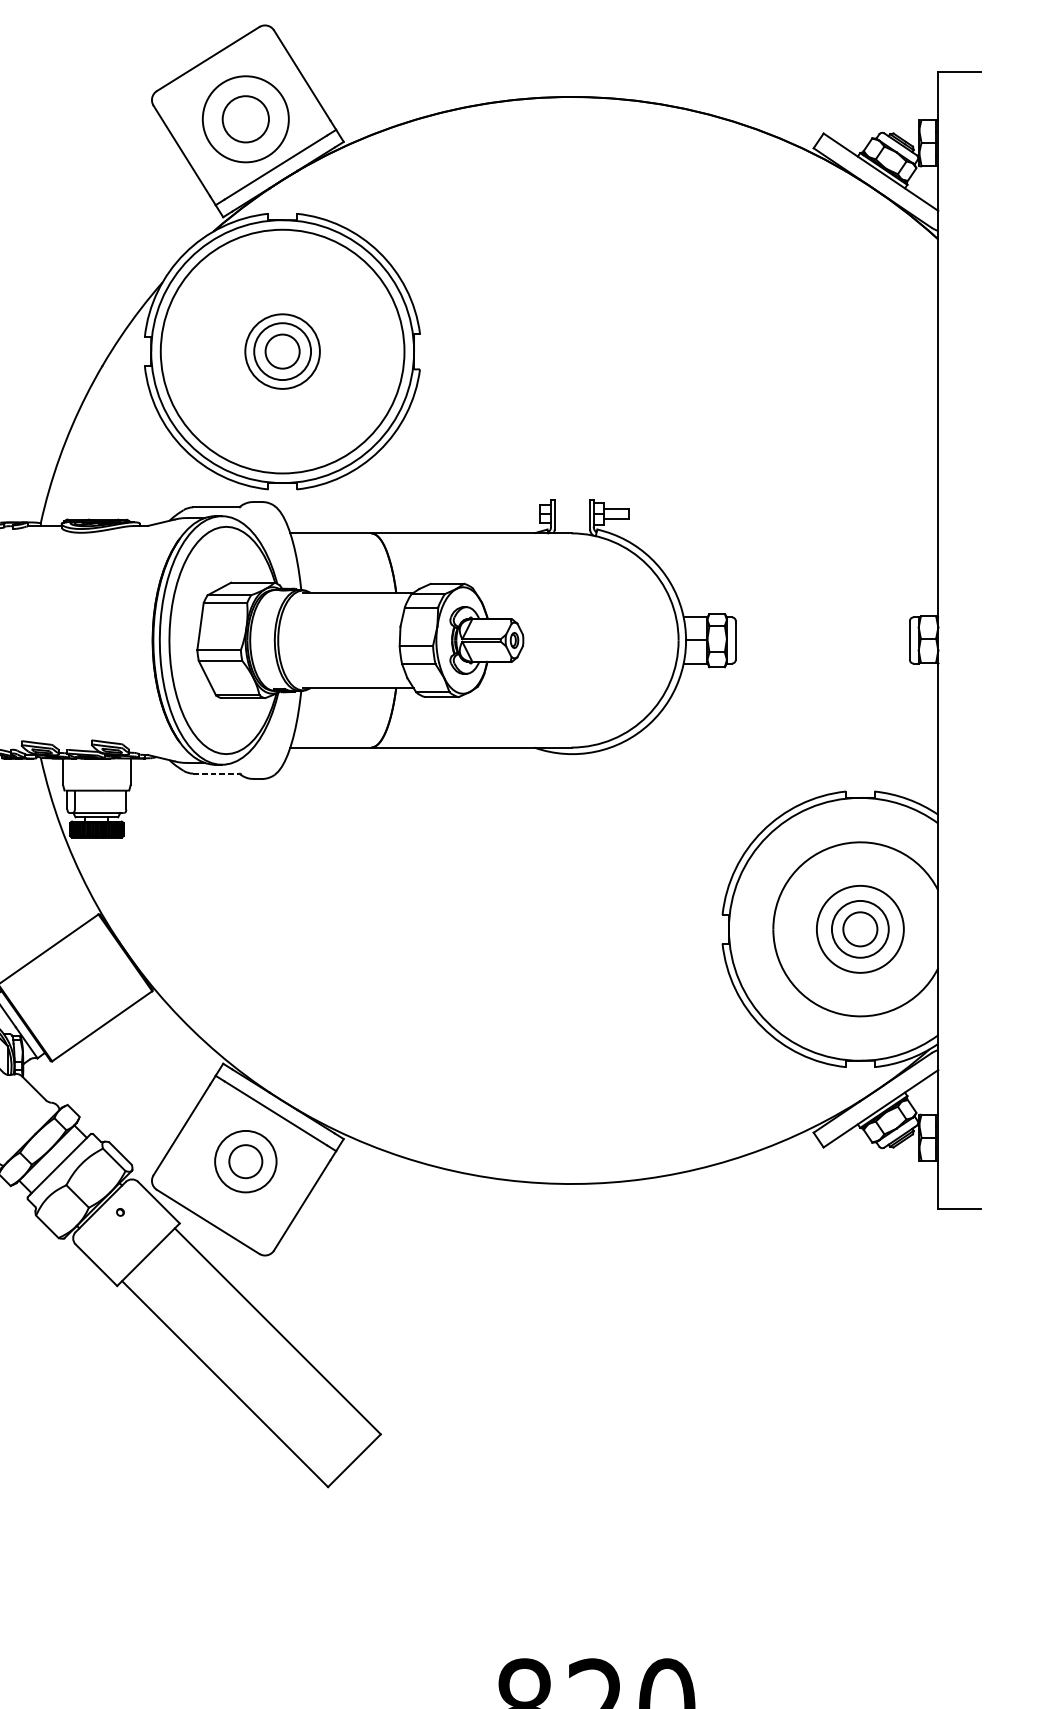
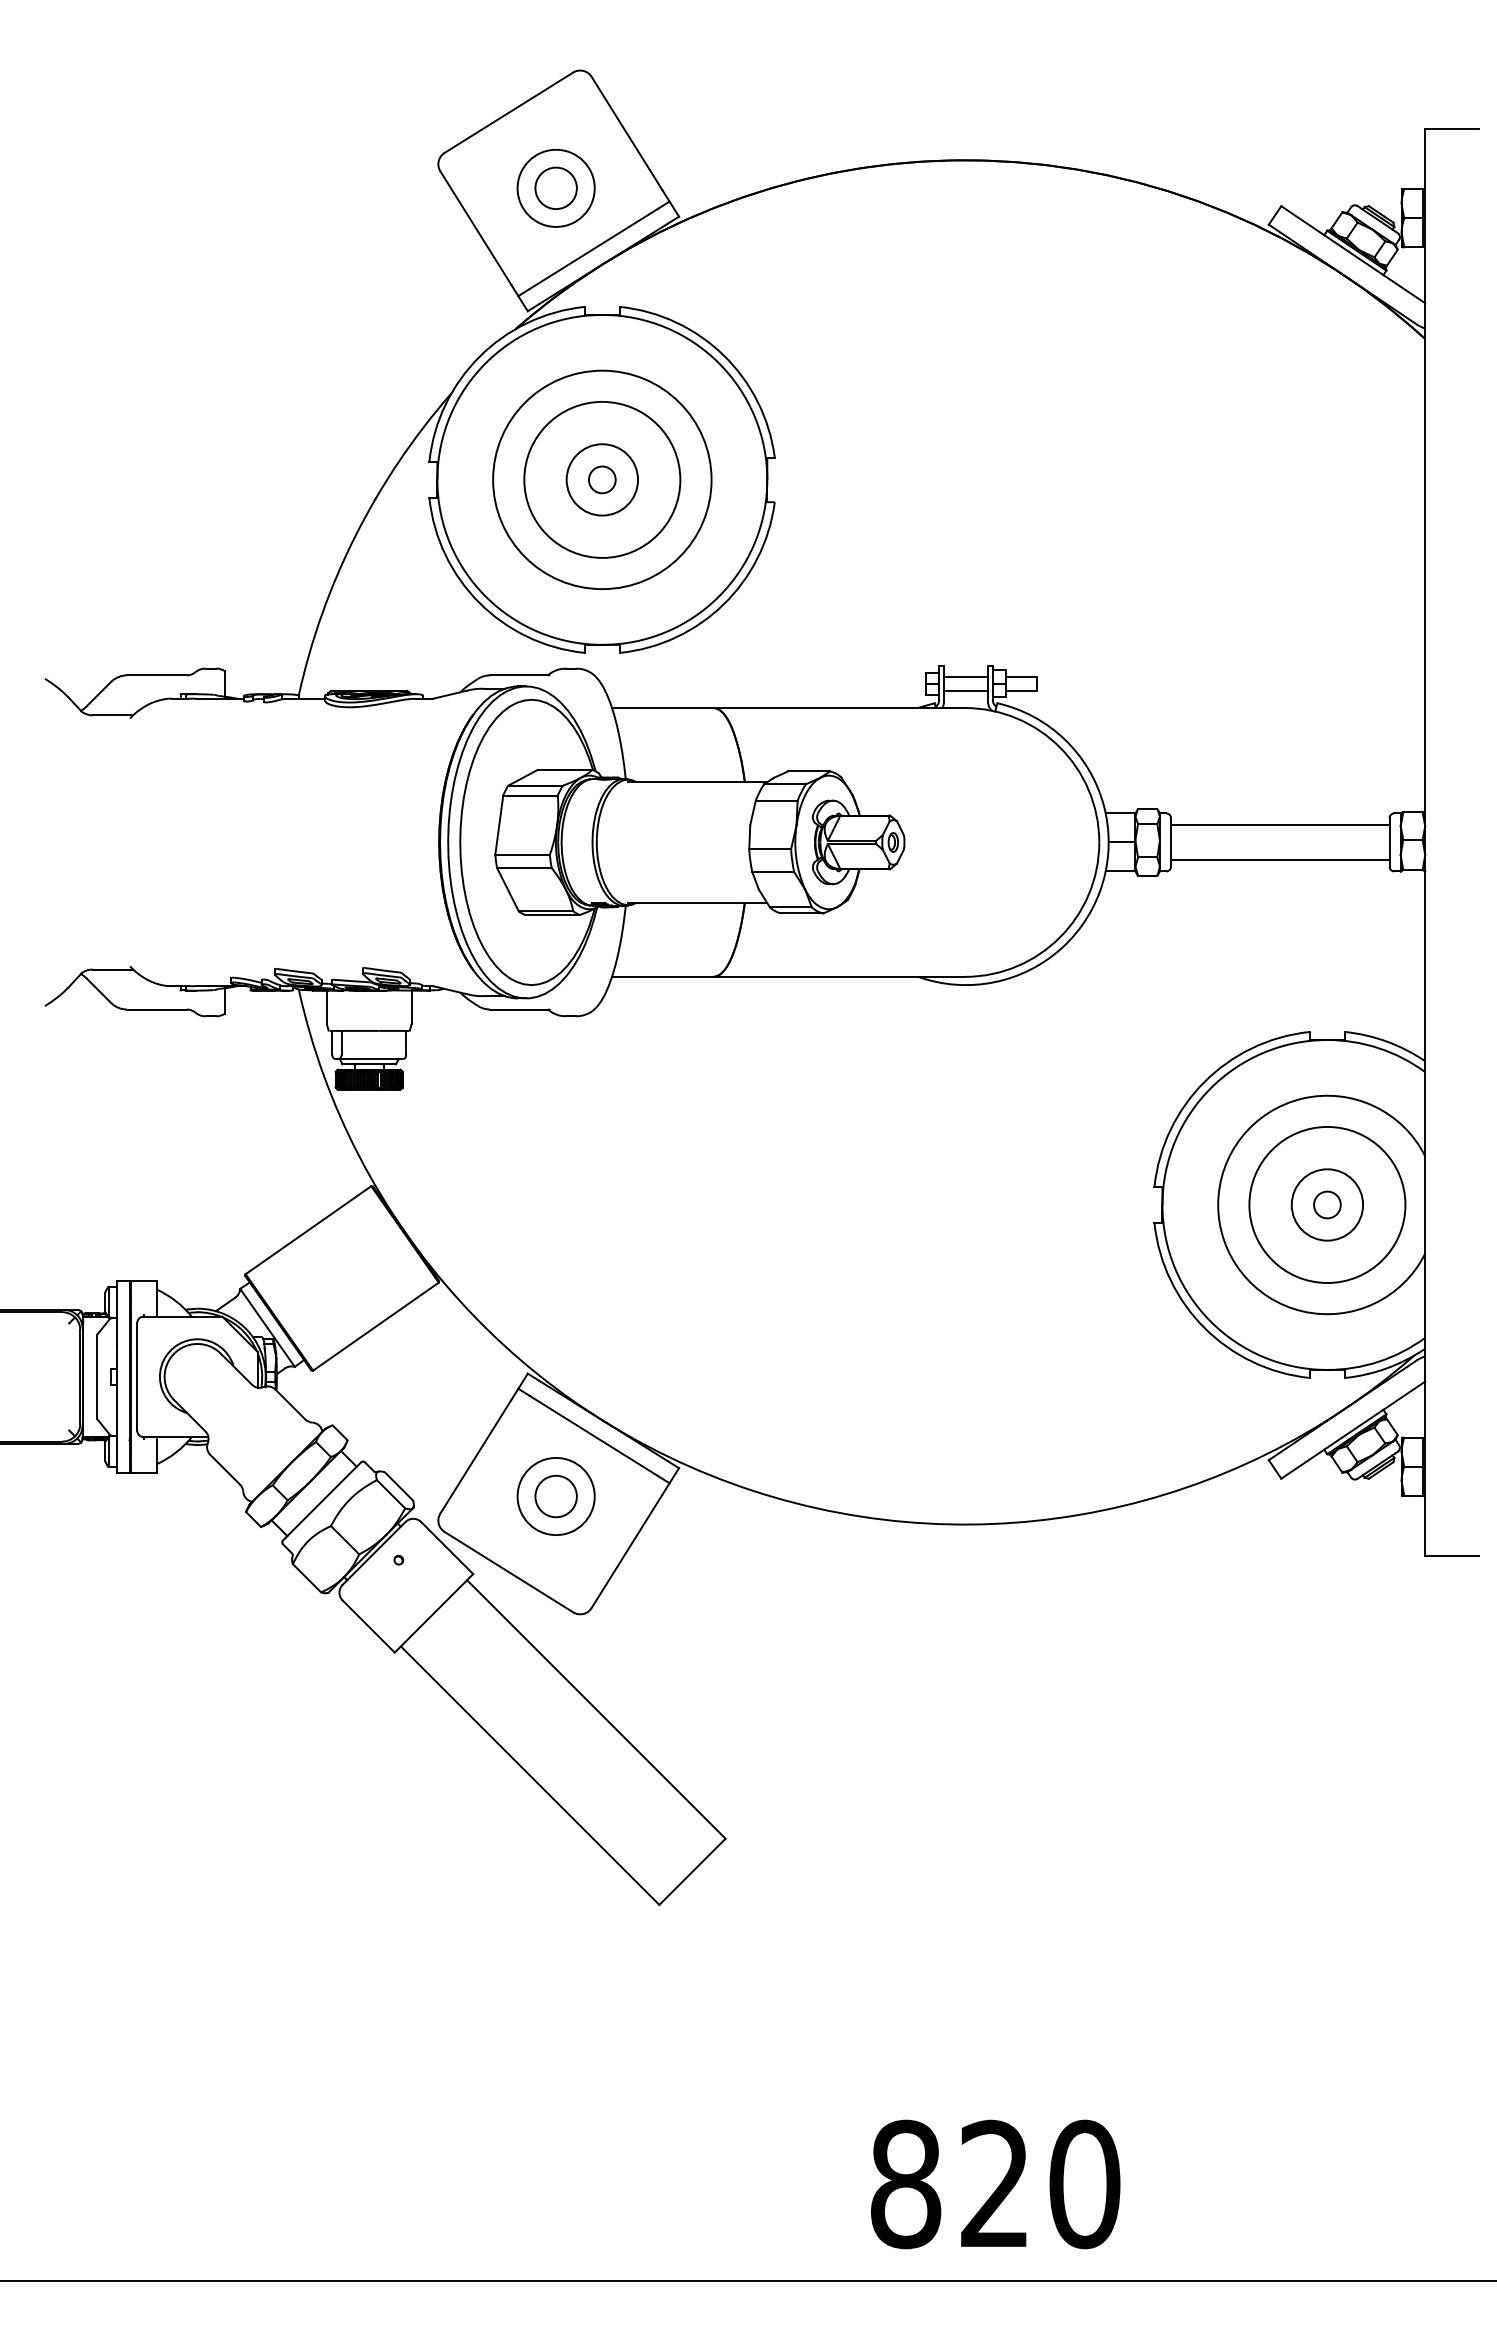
circle: (245, 118) -> (555, 187), size x0.71
circle: (245, 119) -> (555, 188), size x0.71
circle: (281, 351) -> (601, 479), size x0.62
circle: (282, 351) -> (602, 479), size x0.71
circle: (282, 351) -> (602, 479), size x1.67
line: (571, 509) -> (965, 677), added
line: (571, 519) -> (965, 690), added
line: (822, 626) -> (1280, 824), added
line: (822, 654) -> (1280, 860), added
line: (215, 773) -> (518, 1009), dashed -> solid
circle: (860, 928) -> (1327, 1204), size x0.62
circle: (860, 928) -> (1327, 1204), size x1.43

